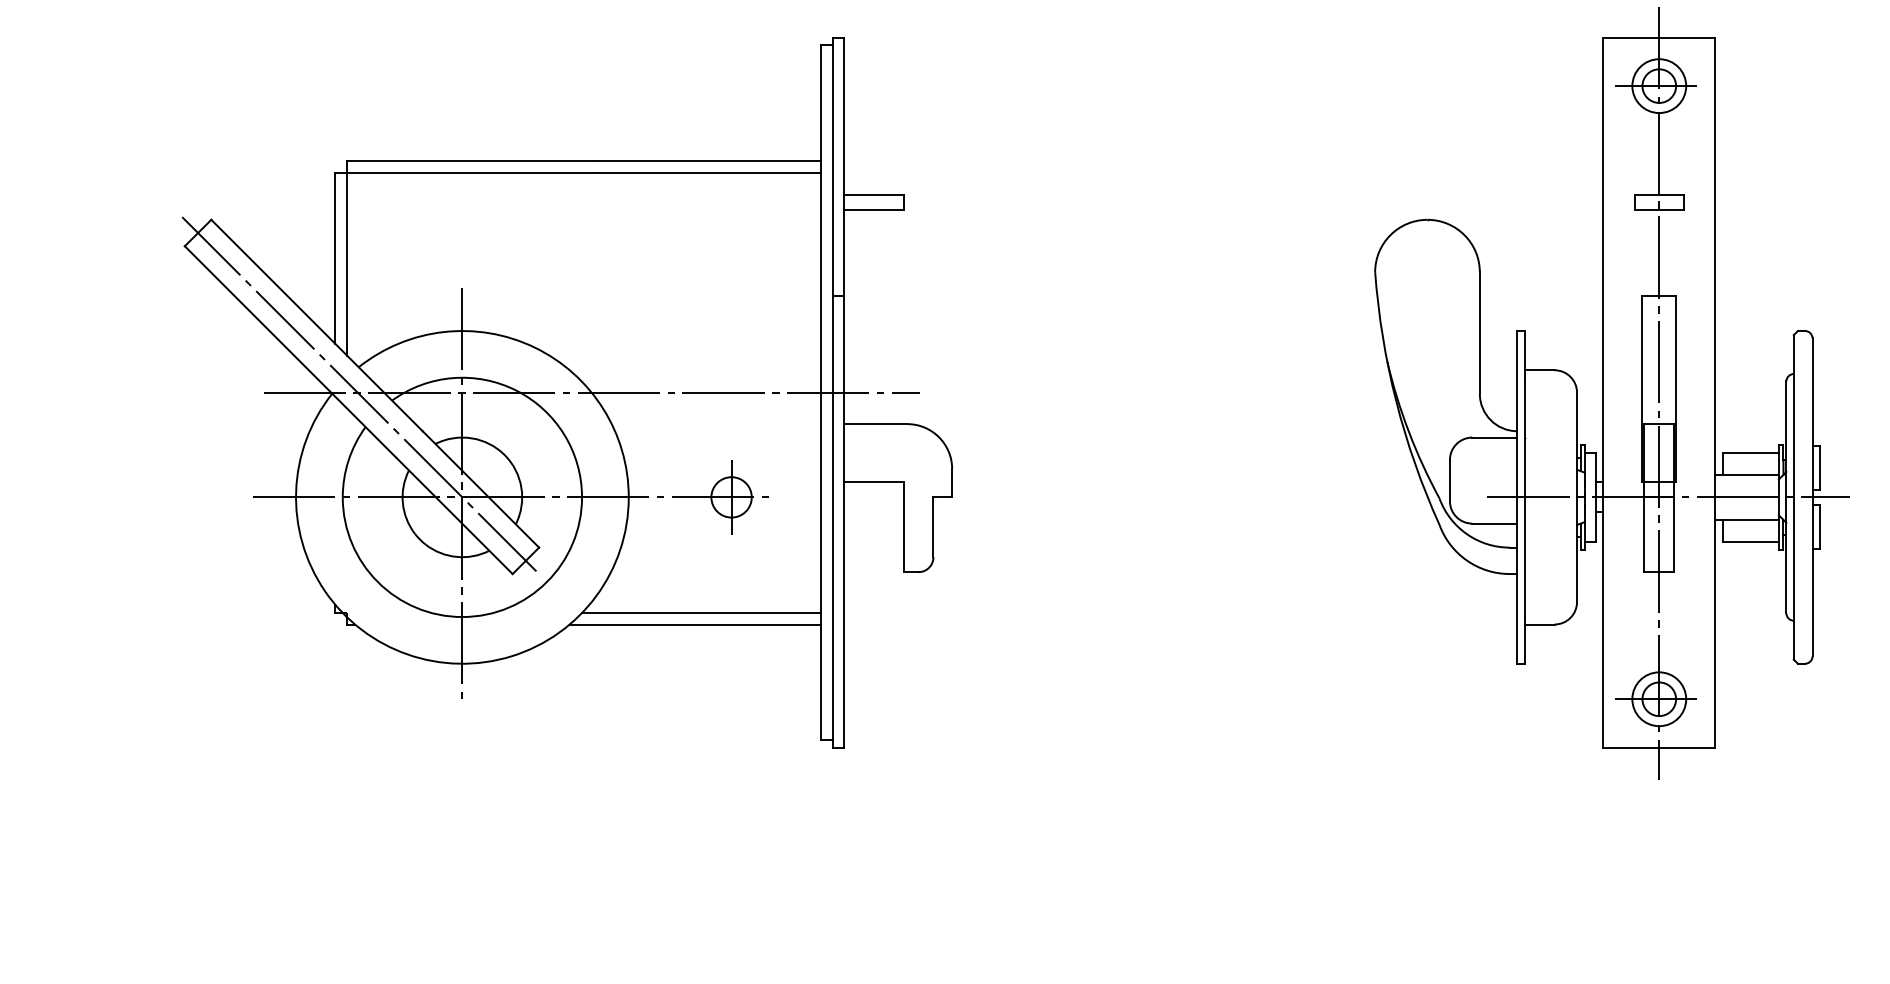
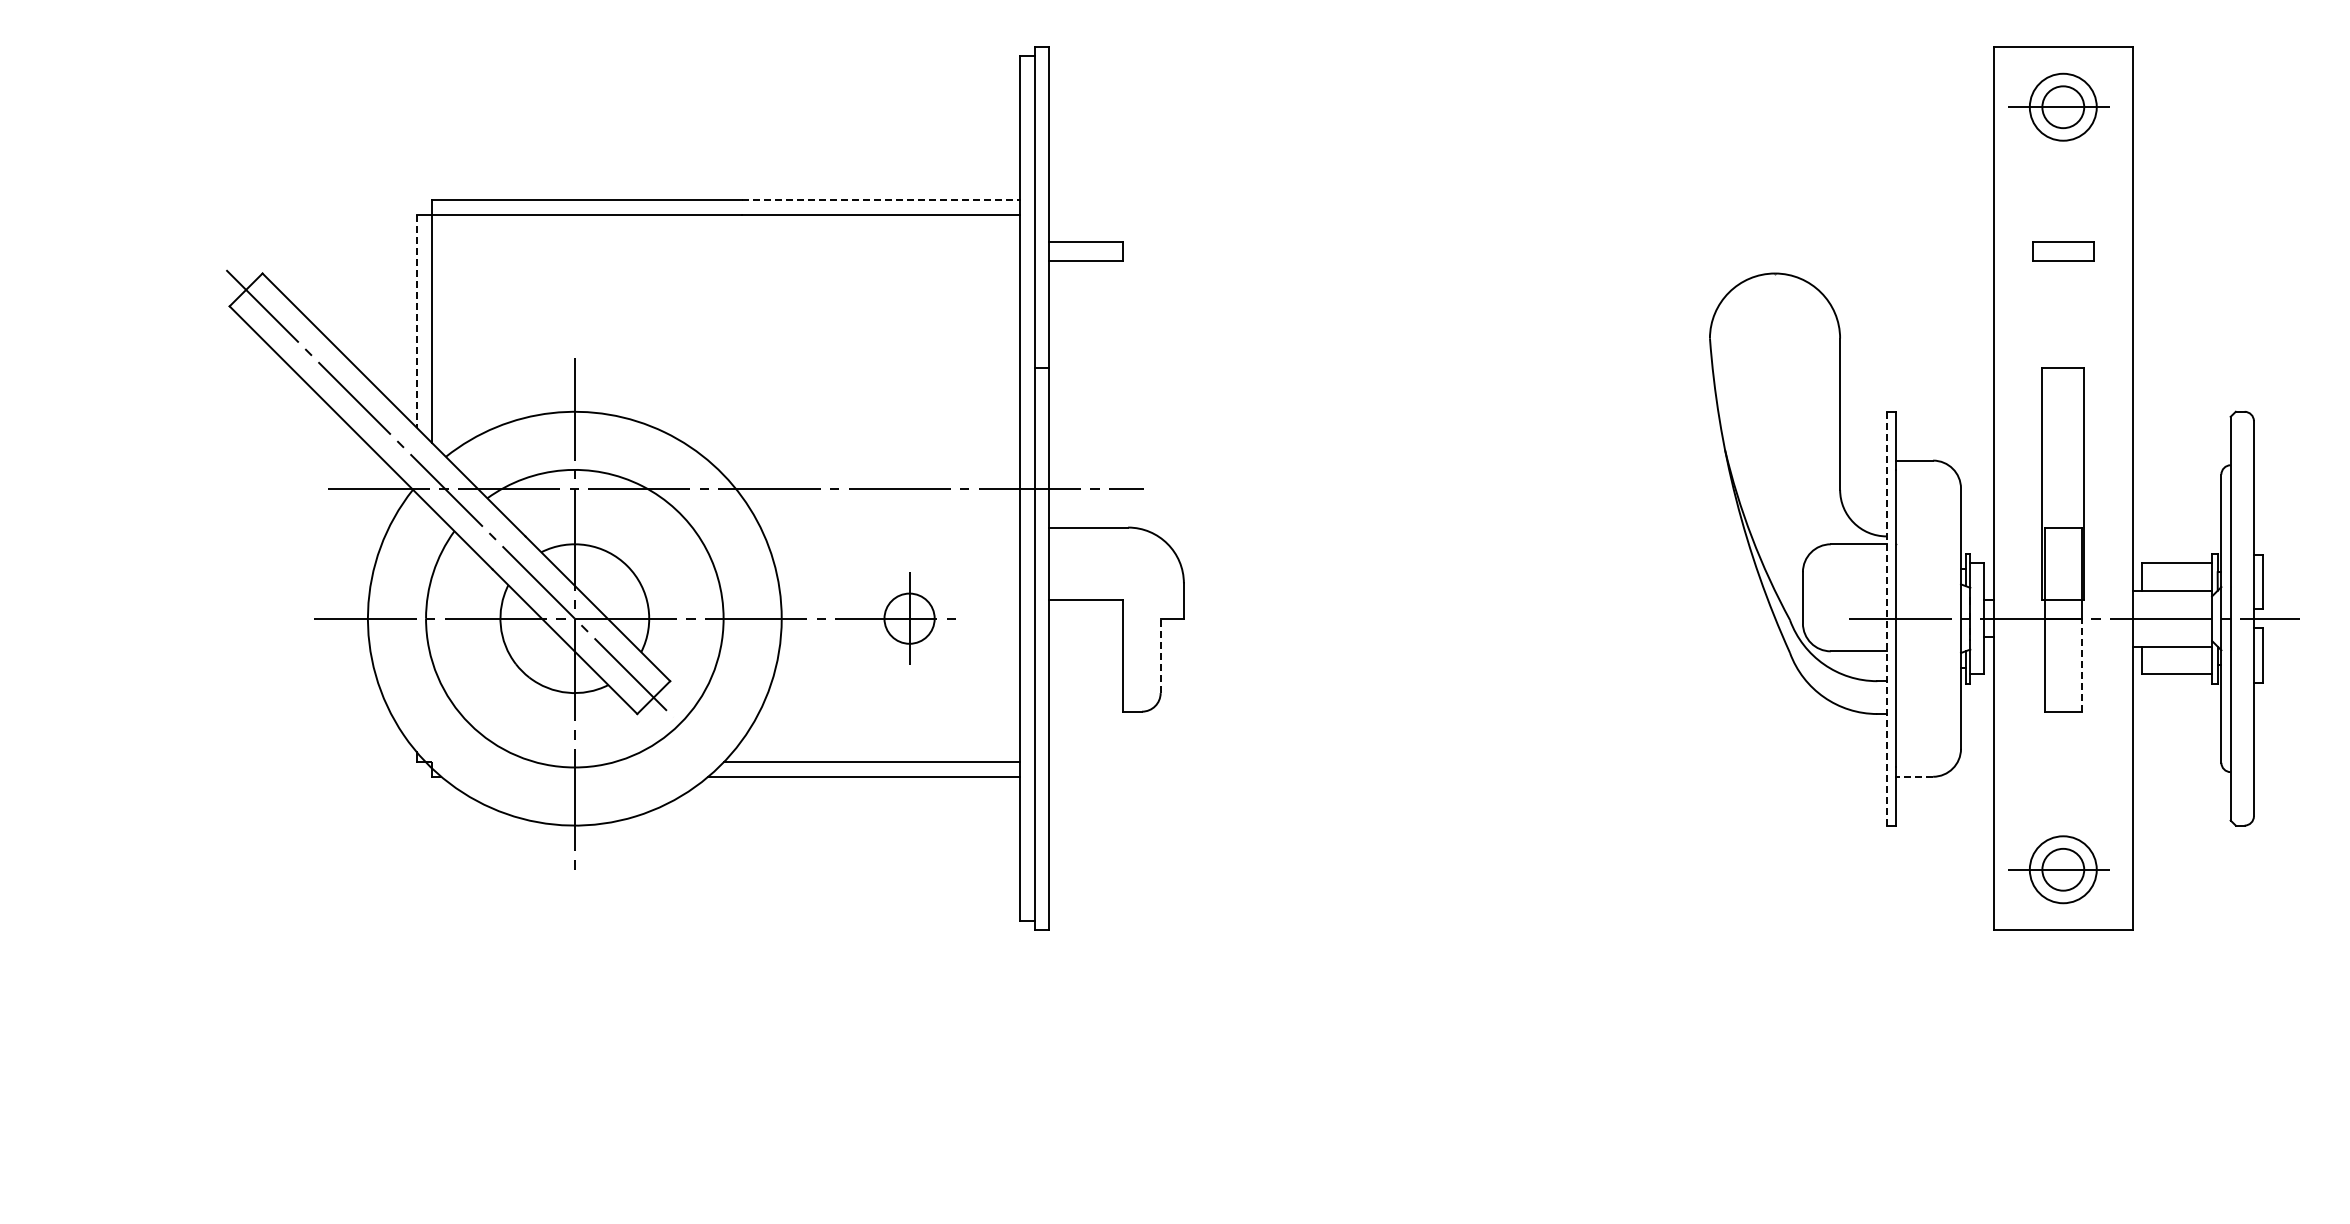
line: (708, 161) -> (881, 200), solid -> dashed
line: (335, 258) -> (416, 321), solid -> dashed
line: (1659, 392) -> (2063, 488), removed
line: (1517, 497) -> (1886, 618), solid -> dashed
line: (933, 526) -> (1160, 655), solid -> dashed
line: (1673, 534) -> (2081, 664), solid -> dashed
line: (1539, 624) -> (1914, 776), solid -> dashed

